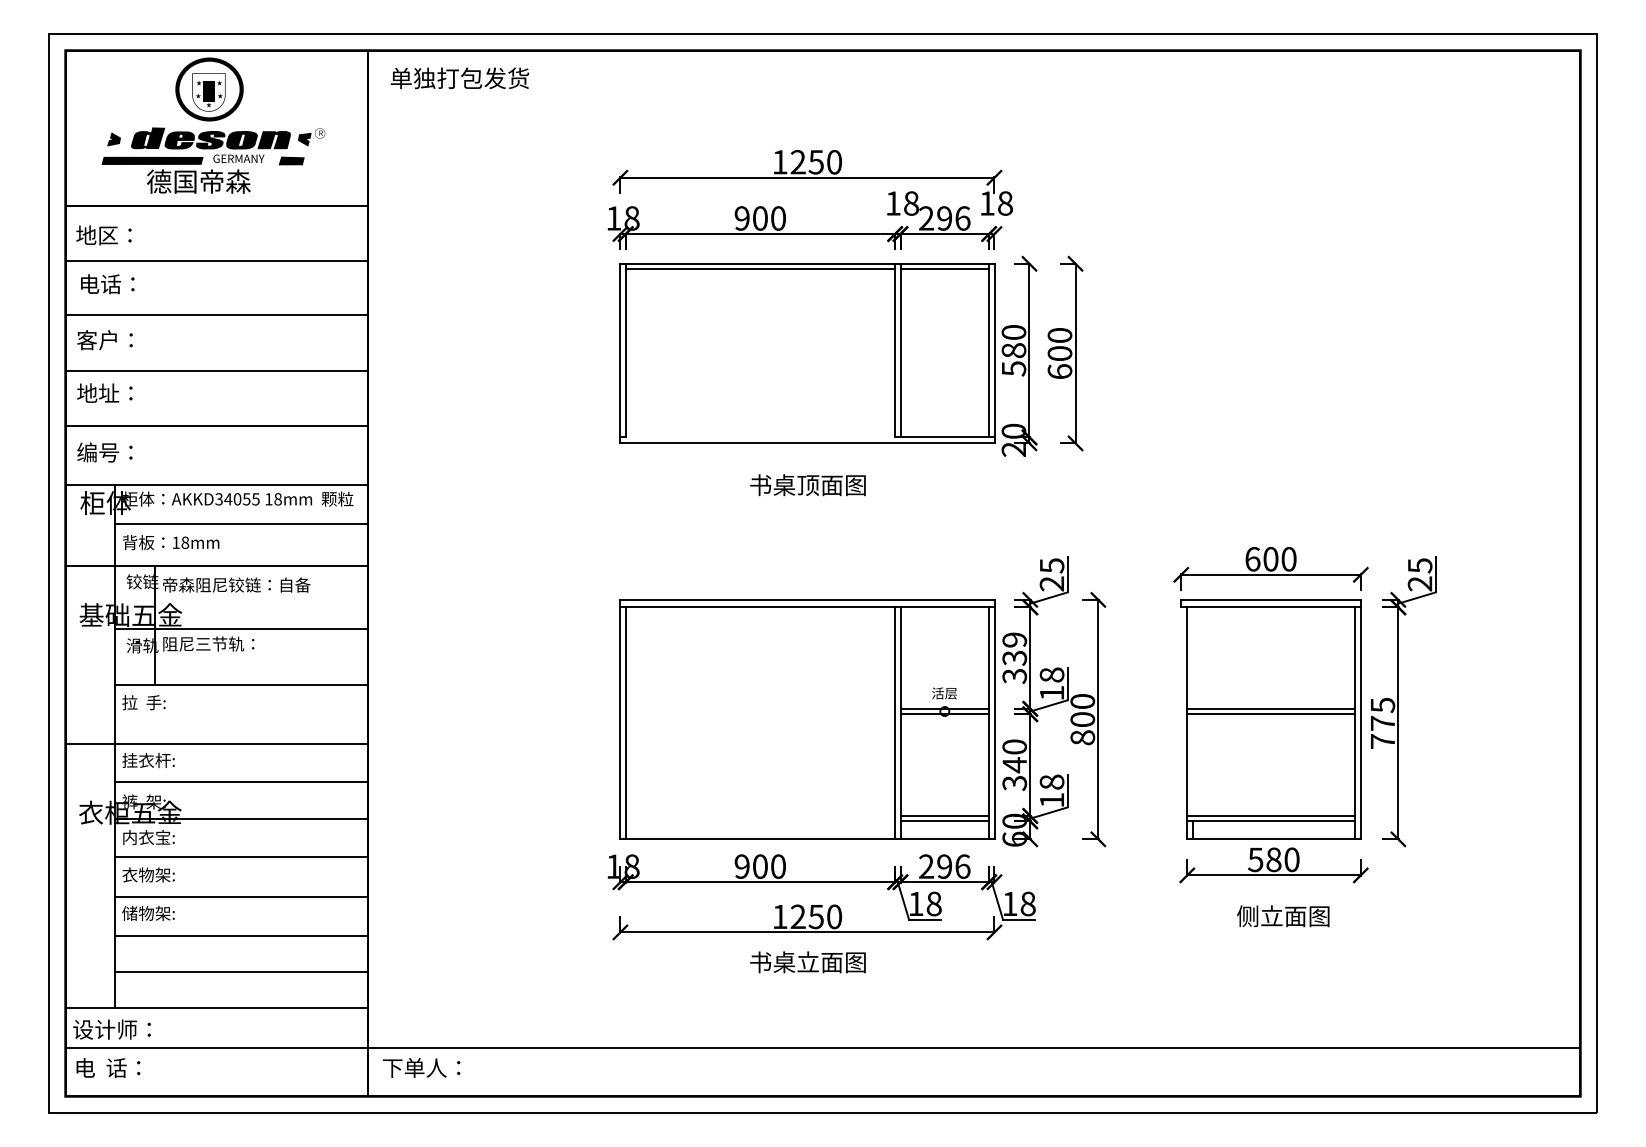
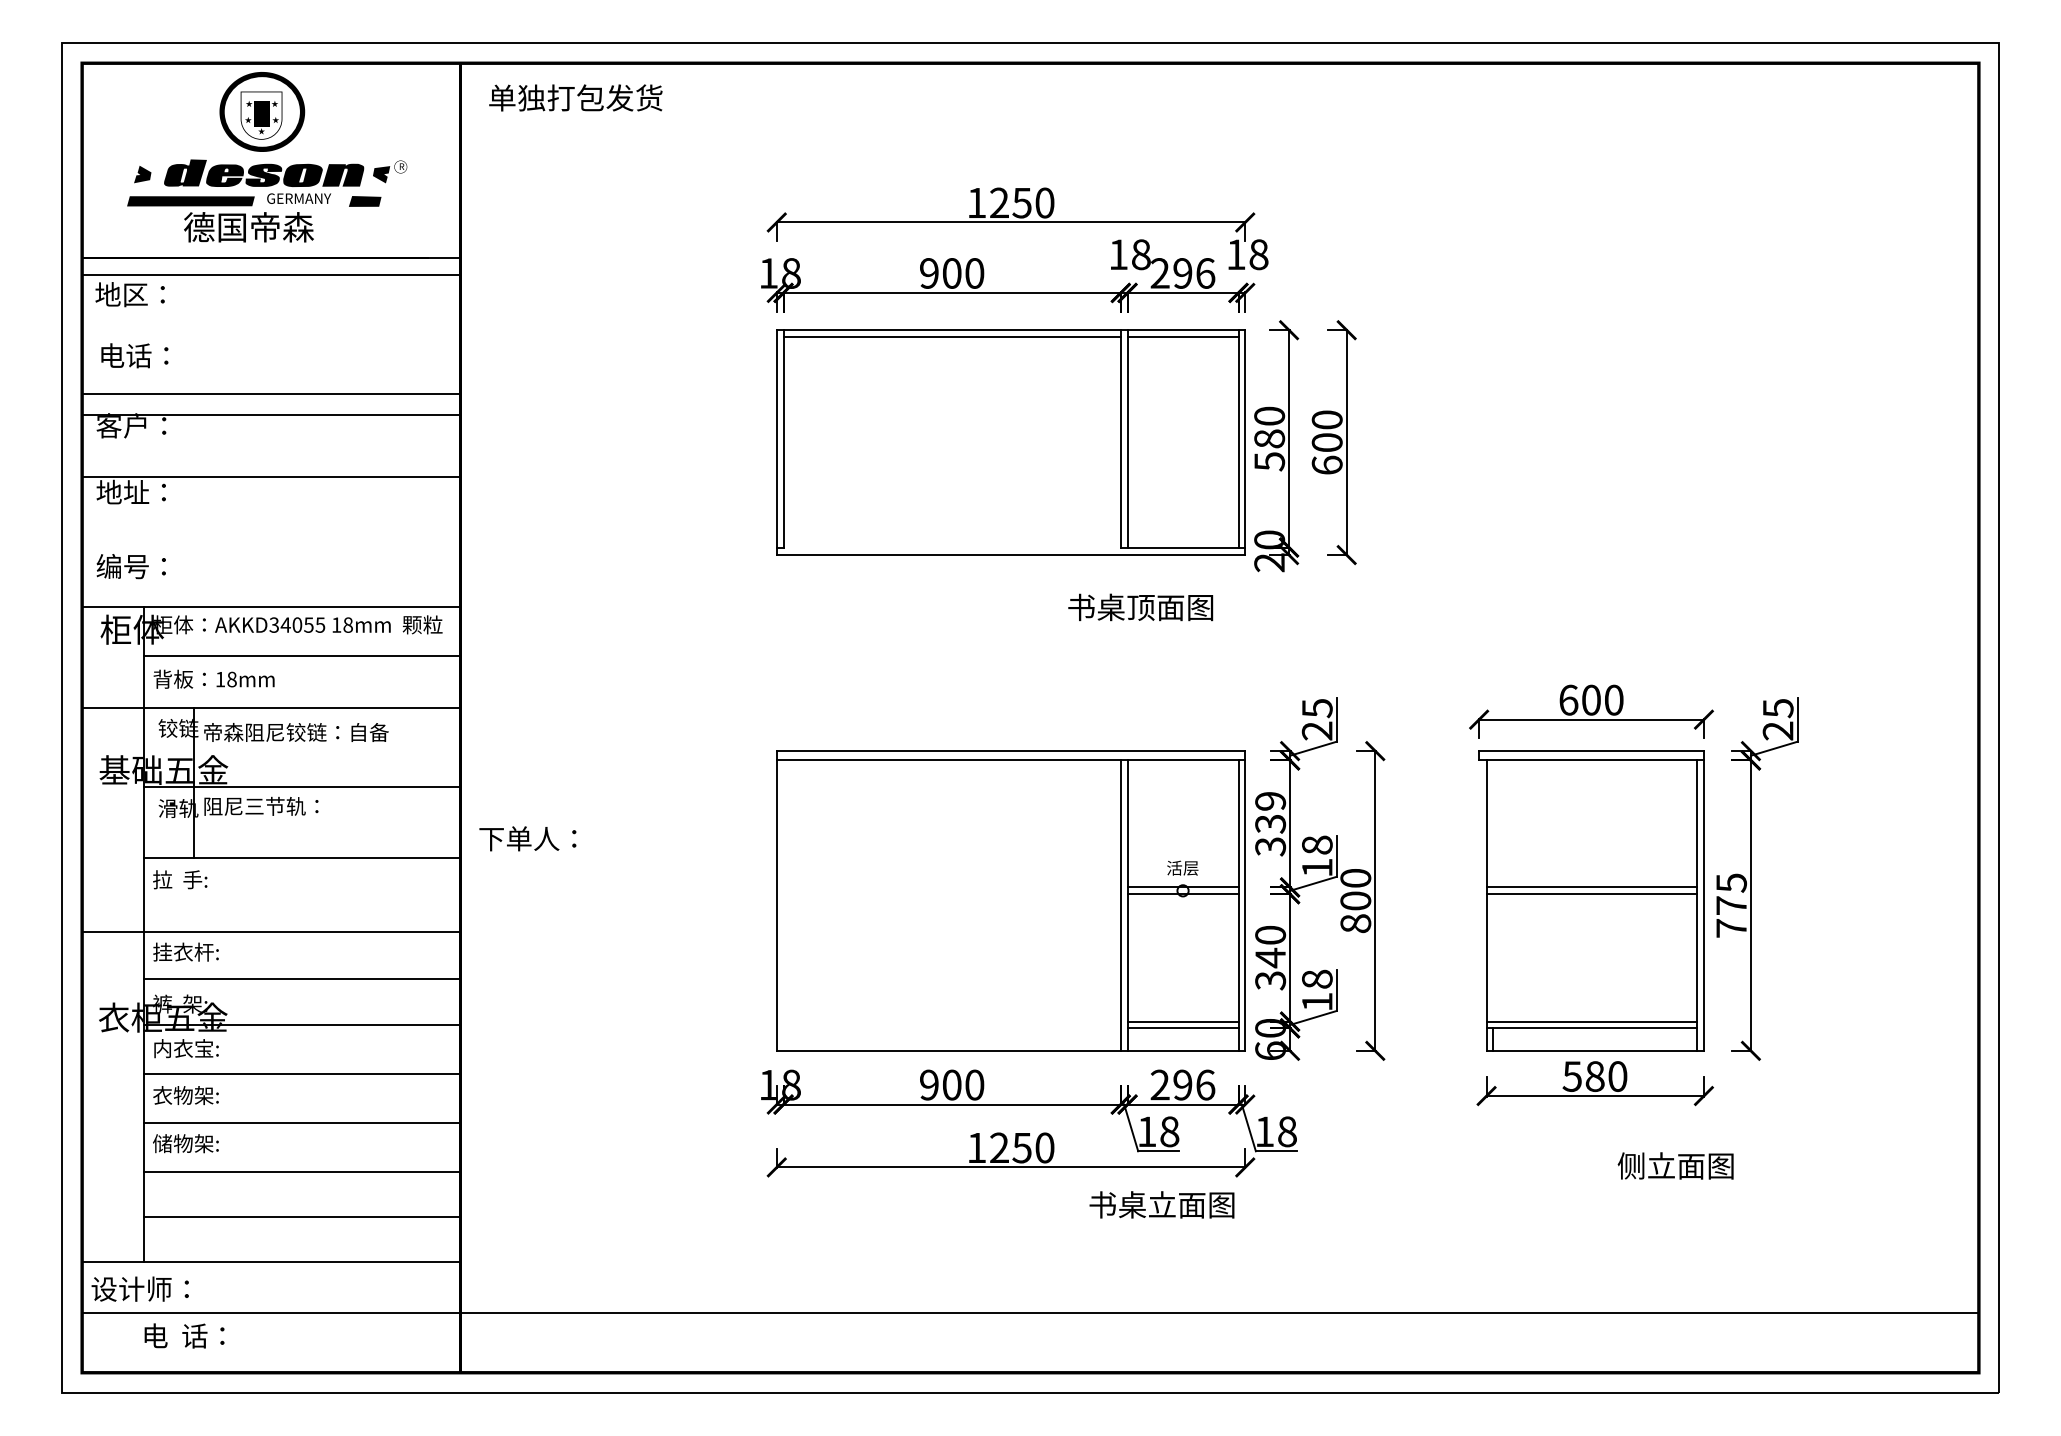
line: (216, 260) -> (271, 274), moved
line: (216, 370) -> (271, 414), moved
line: (216, 426) -> (271, 477), moved
text: (807, 485) -> (1140, 607), moved
line: (625, 723) -> (783, 905), removed
text: (1283, 916) -> (1676, 1166), moved
text: (807, 962) -> (1161, 1205), moved
text: (421, 1067) -> (527, 838), moved
text: (108, 1068) -> (184, 1336), moved

